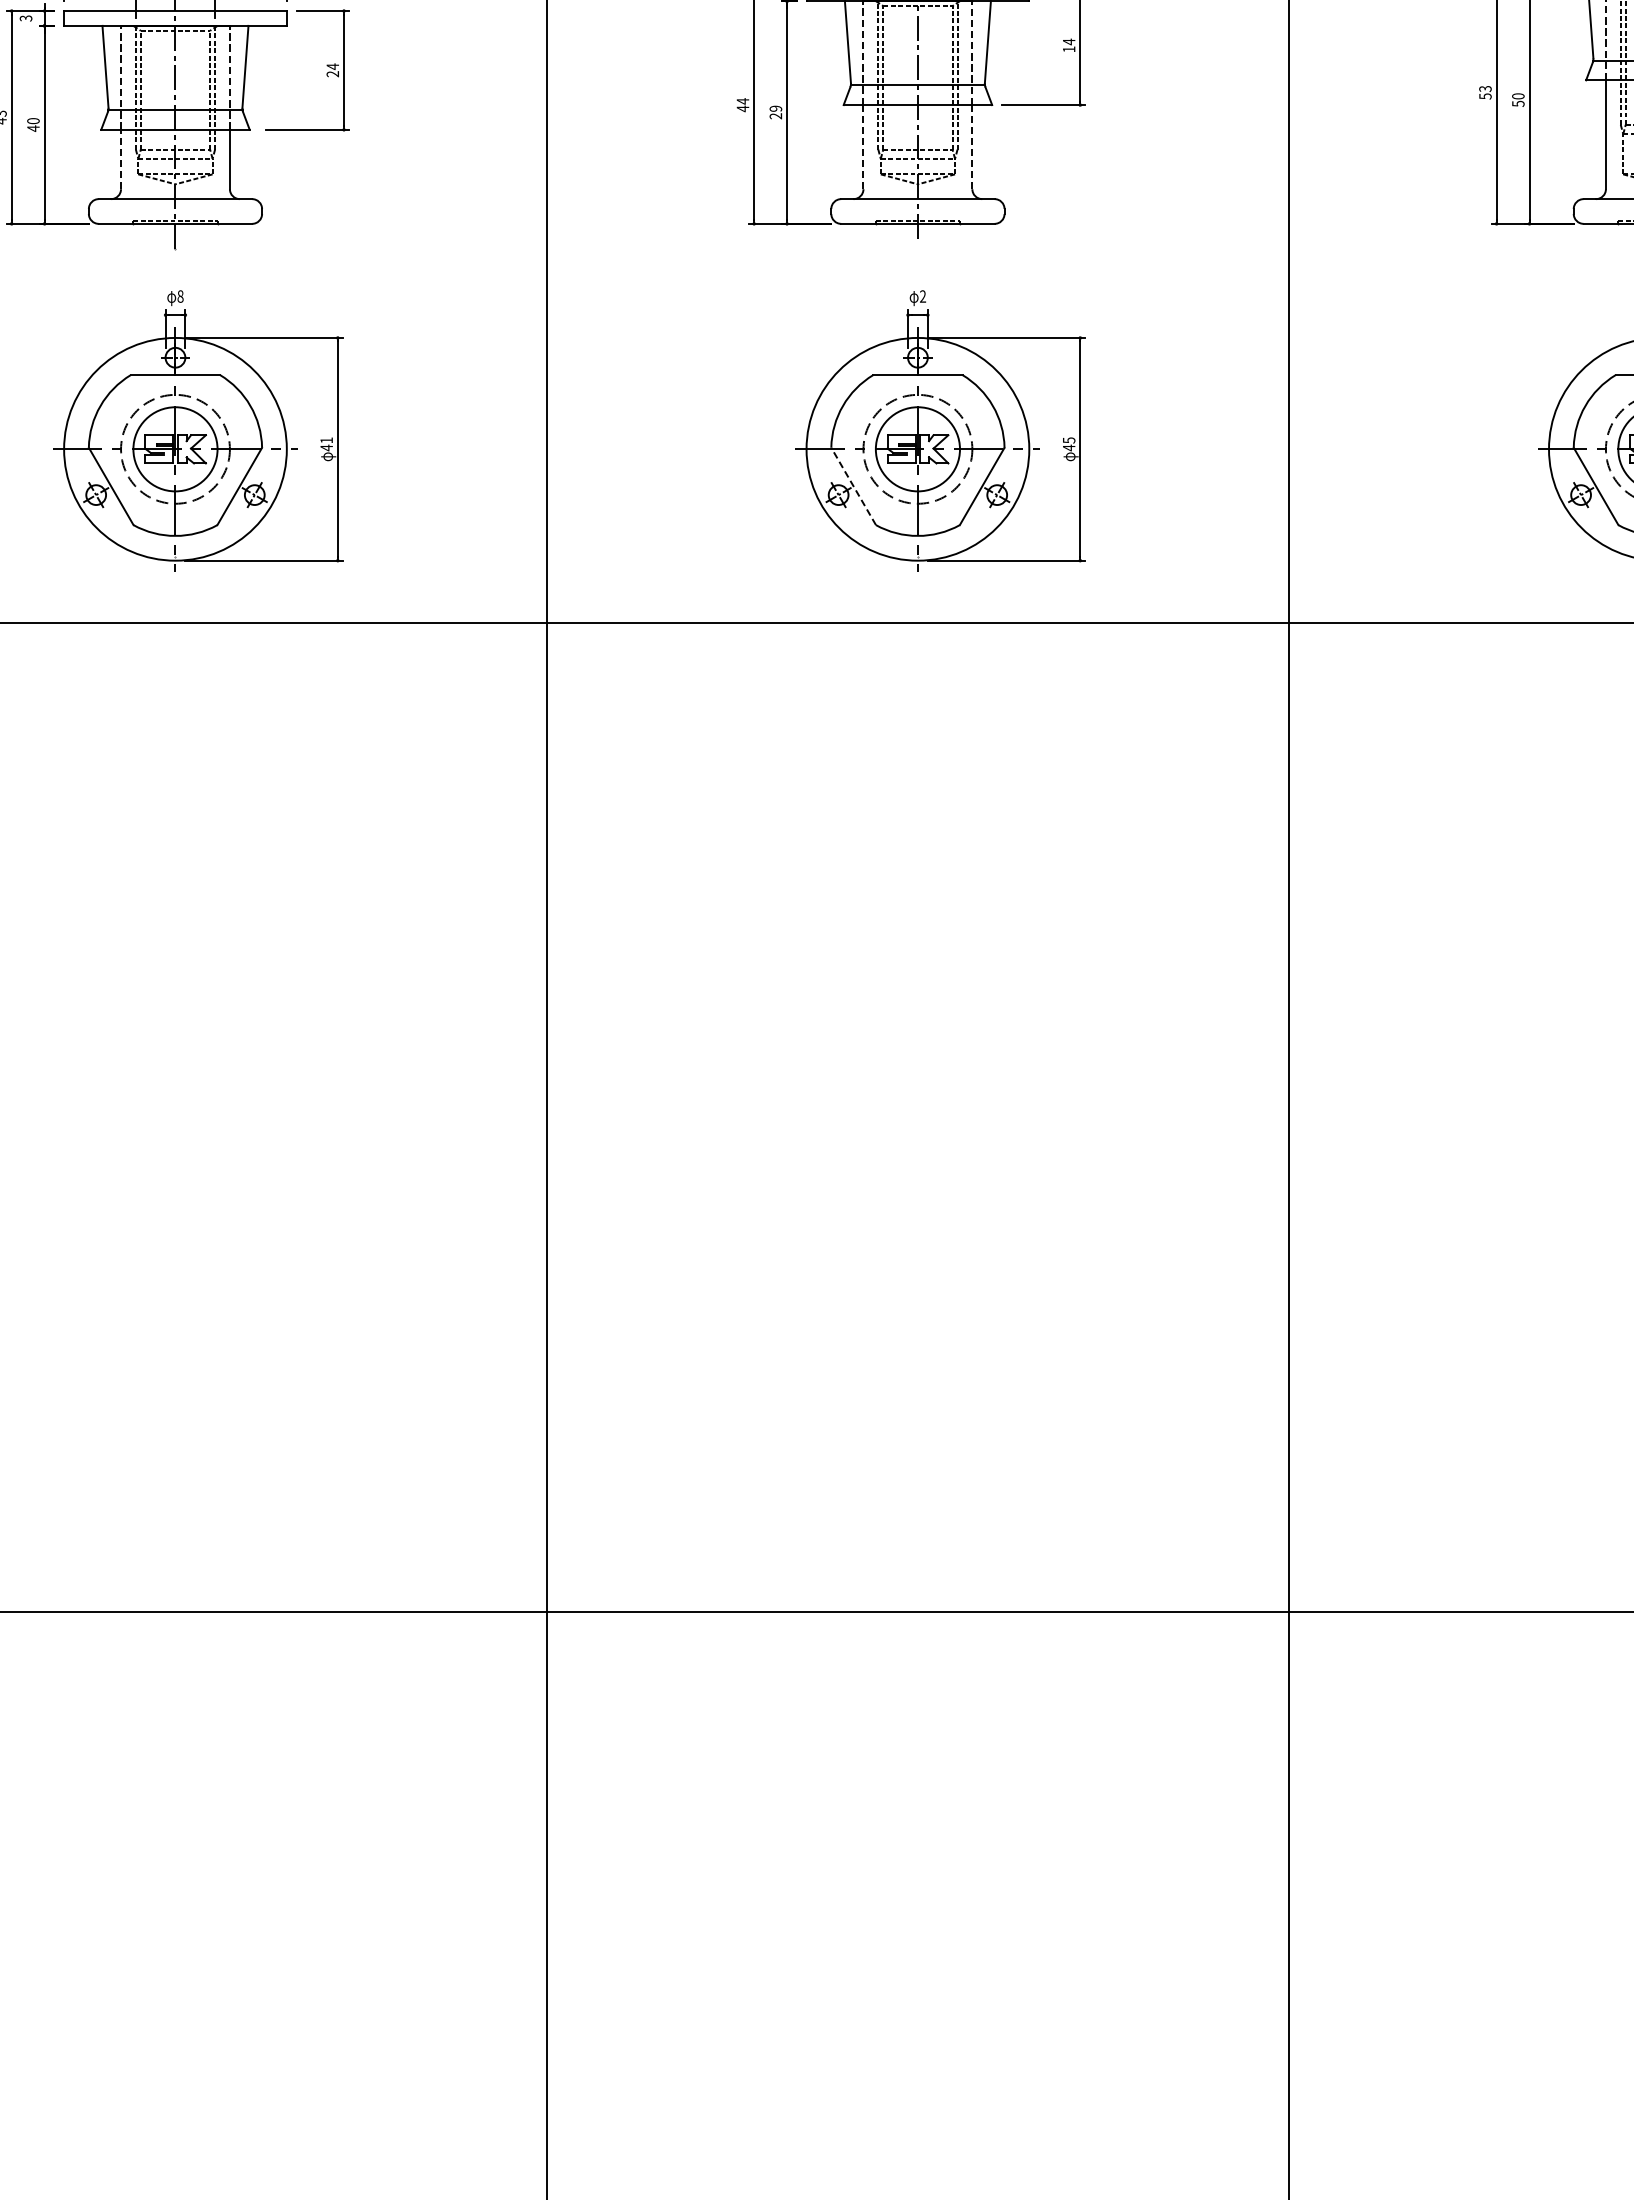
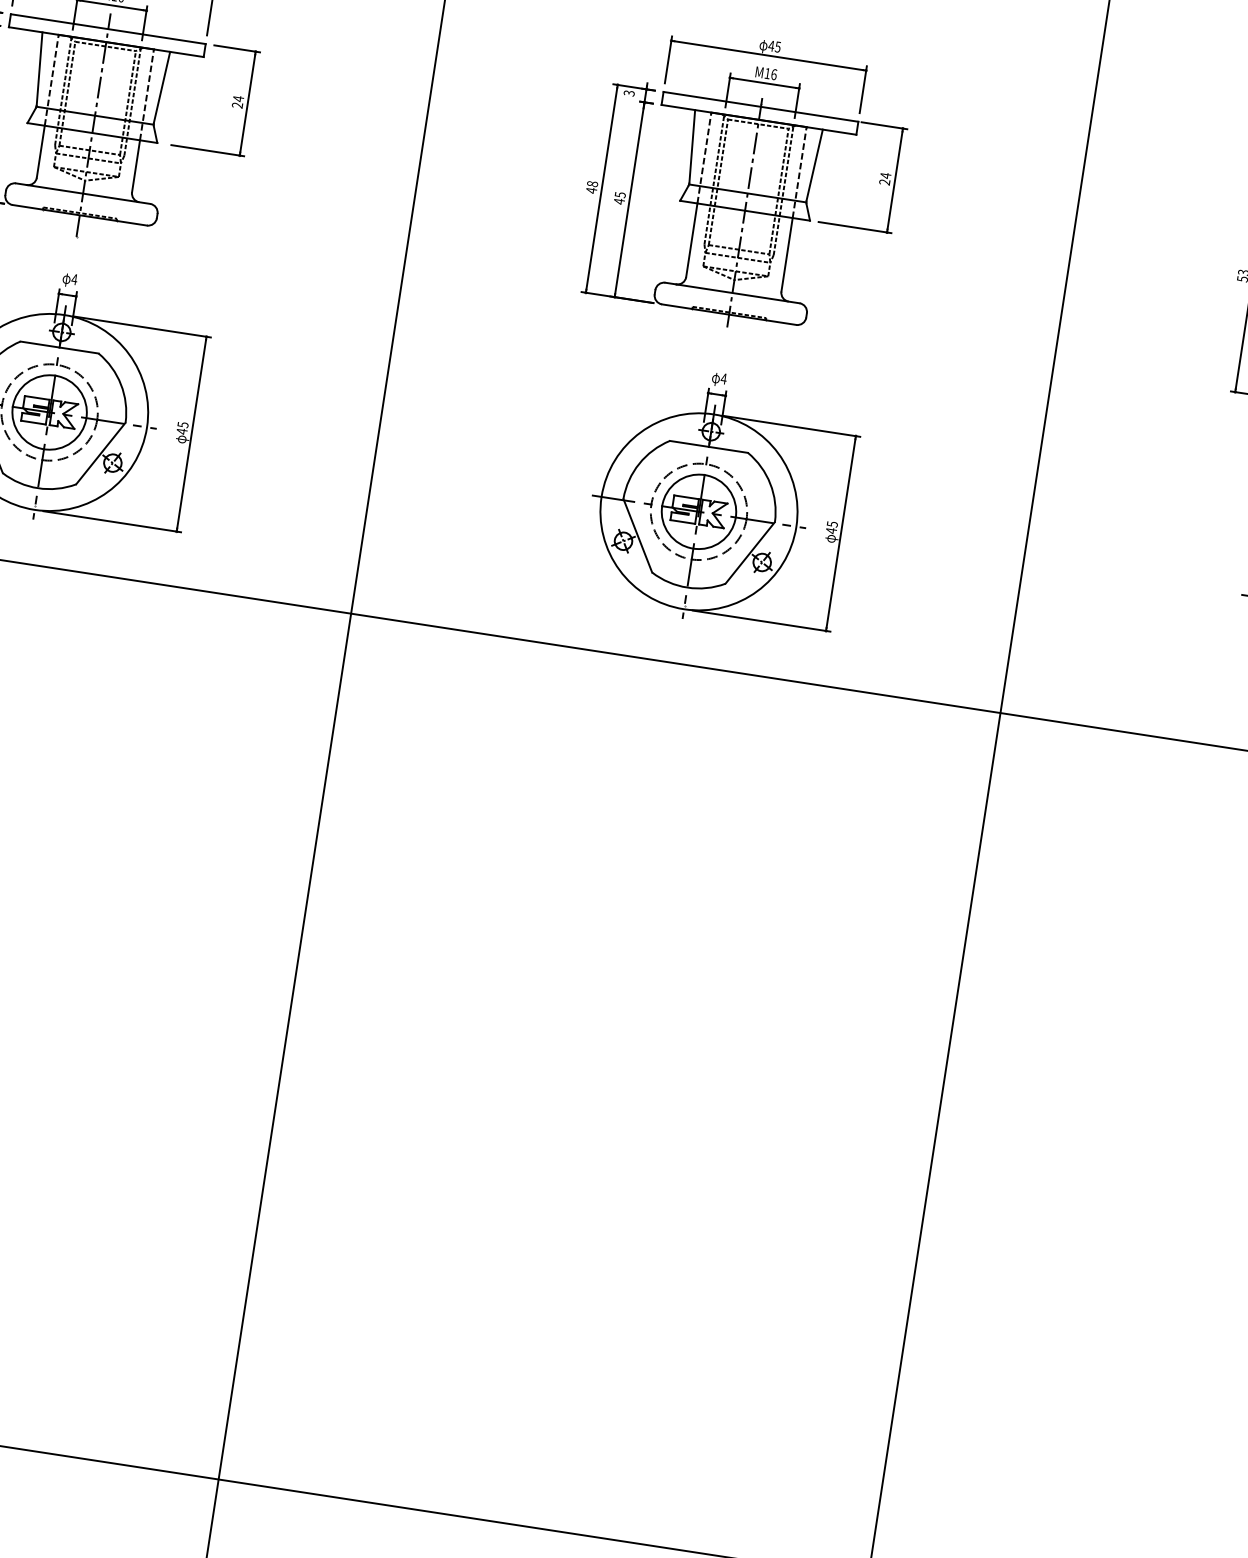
text: (1068, 49) -> (884, 182), 14 -> 24
text: (742, 101) -> (592, 184), 44 -> 48
text: (775, 112) -> (619, 198), 29 -> 45
line: (863, 146) -> (691, 239), dashed -> solid
line: (972, 146) -> (787, 254), dashed -> solid
line: (121, 159) -> (41, 151), dashed -> solid
text: (180, 296) -> (74, 279), 8 -> 4
text: (922, 296) -> (723, 378), 2 -> 4
text: (326, 440) -> (182, 424), 41 -> 45
line: (853, 486) -> (637, 535), dashed -> solid

